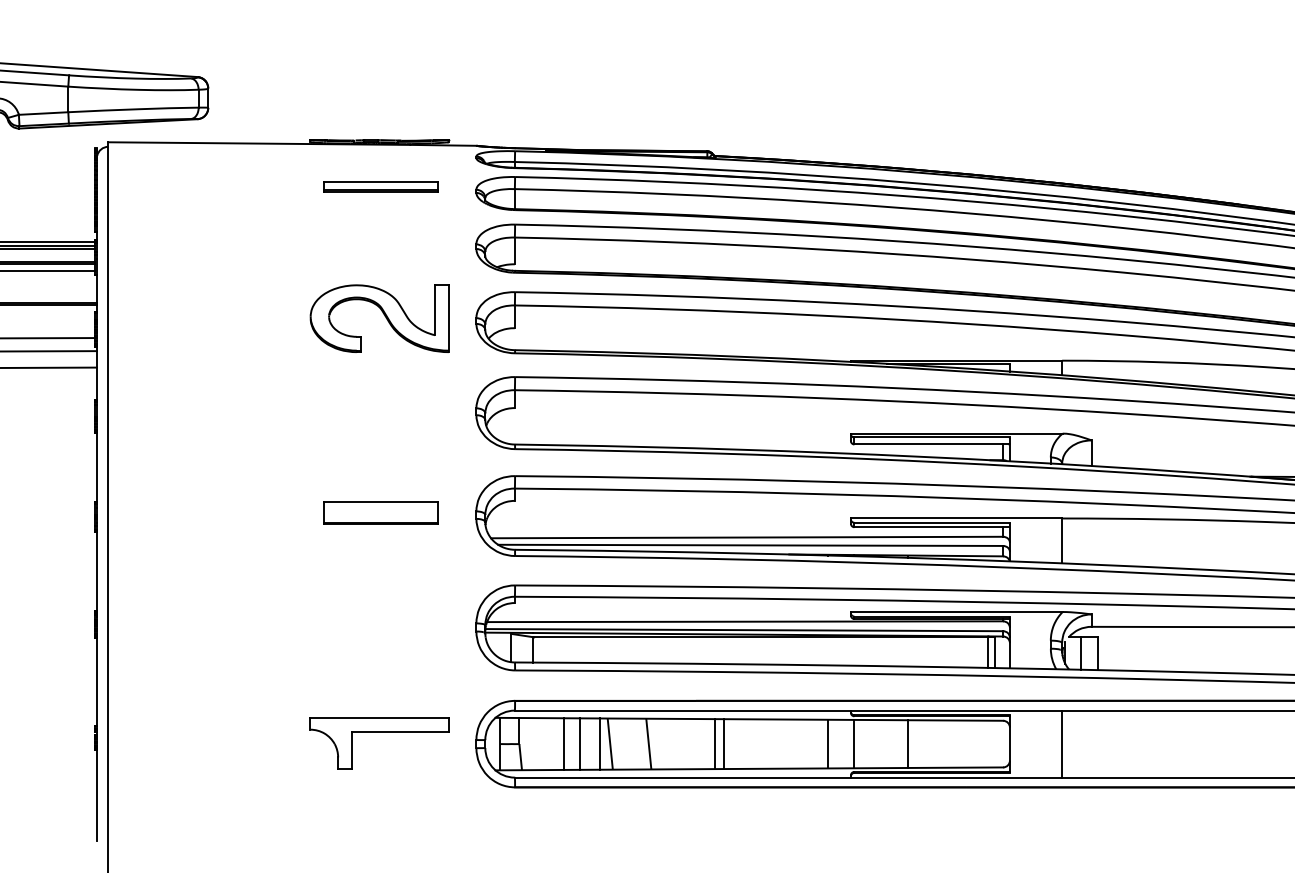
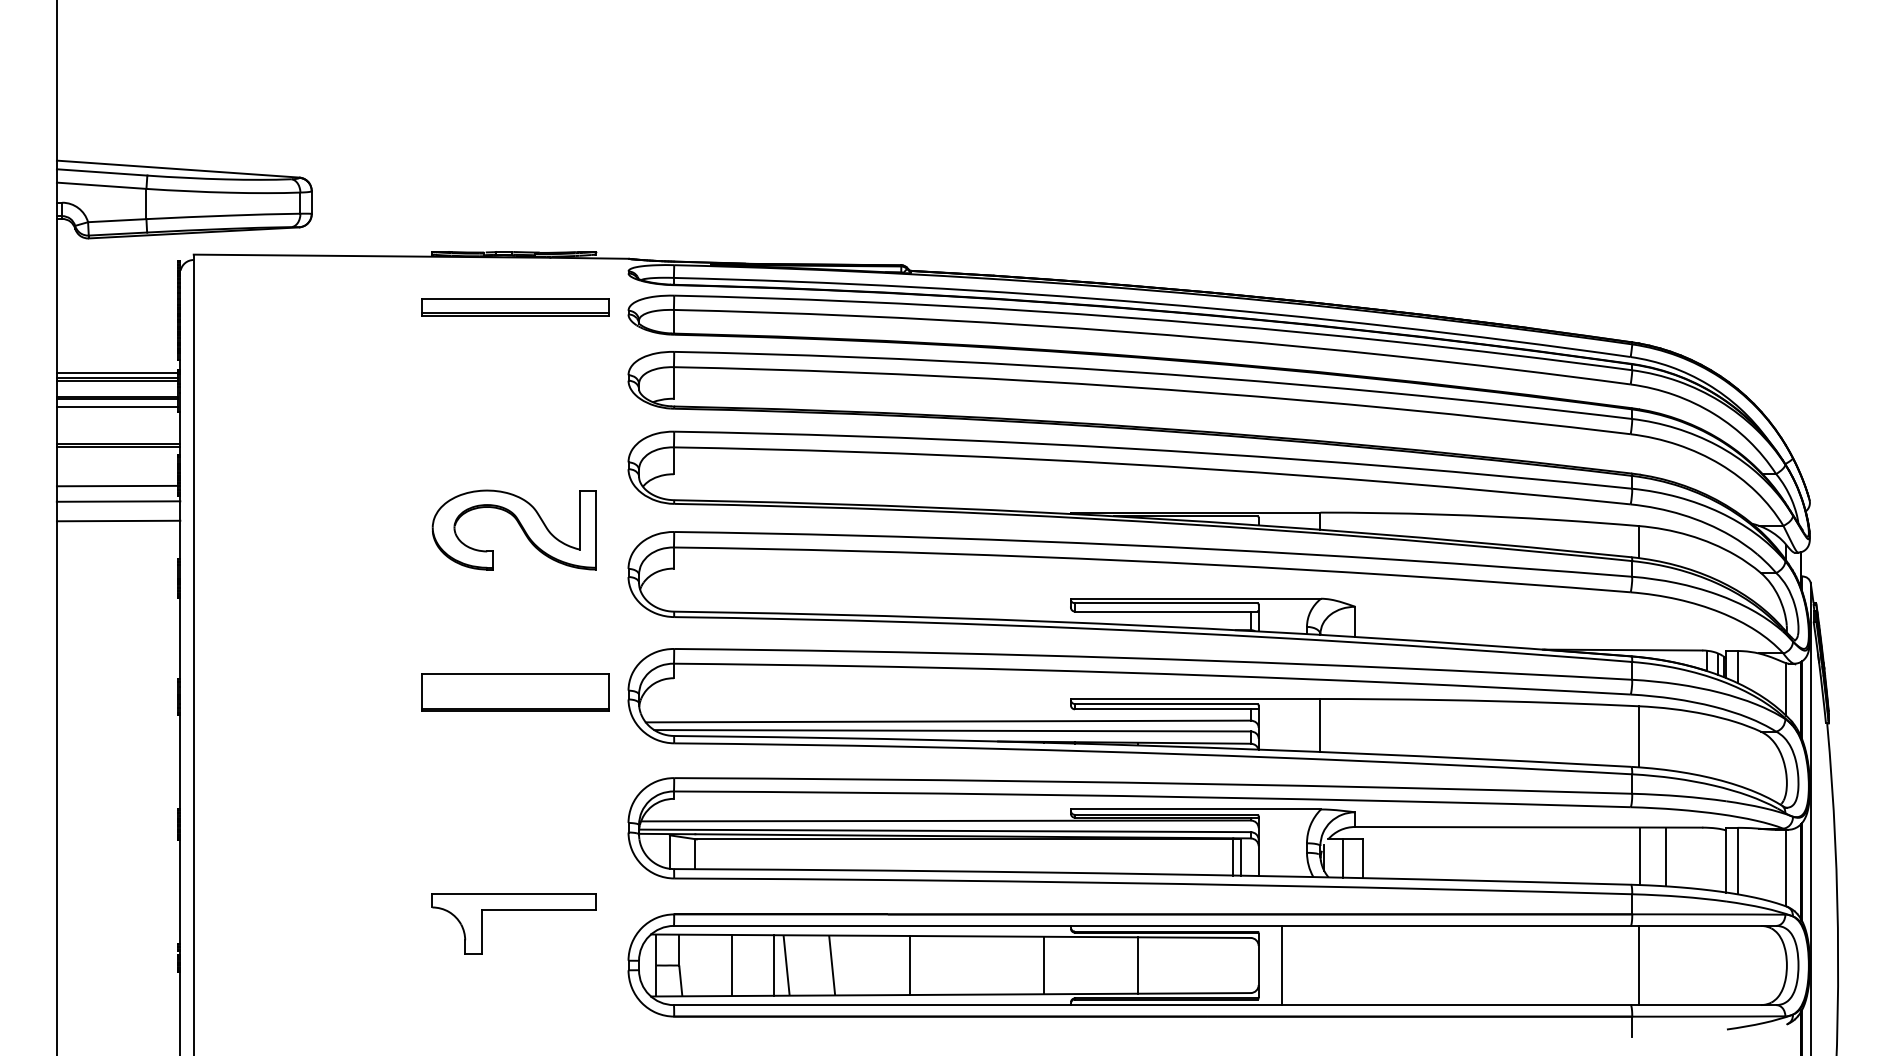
part: (380, 187) -> (515, 307), size x1.4
part: (384, 315) -> (519, 526), moved
part: (380, 512) -> (515, 692), size x1.4
part: (379, 732) -> (513, 910), moved
line: (579, 744) -> (750, 965), removed
line: (723, 744) -> (920, 965), removed
line: (853, 744) -> (1074, 965), removed
line: (1062, 744) -> (1282, 965), moved

